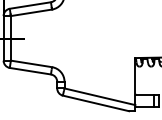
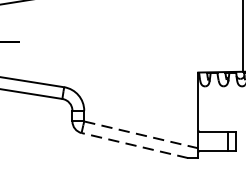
line: (100, 96) -> (142, 134), solid -> dashed
line: (95, 103) -> (134, 145), solid -> dashed

